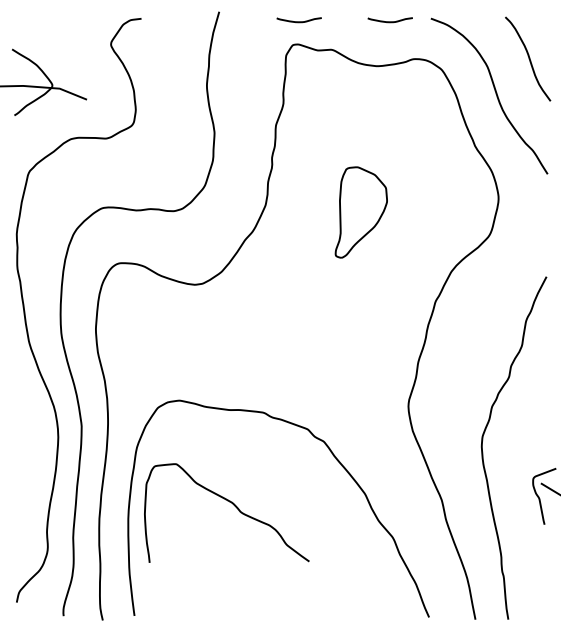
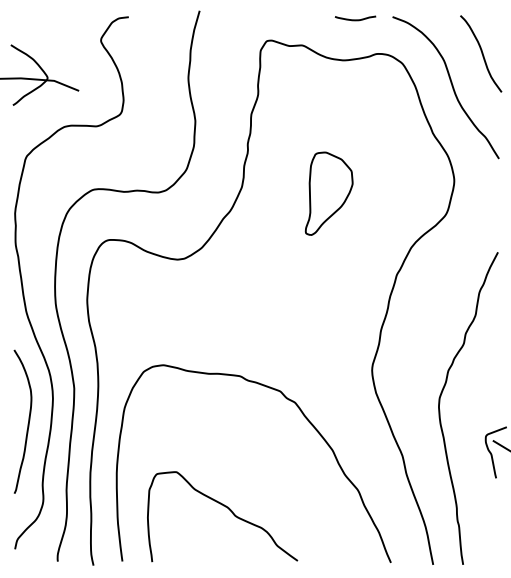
curve: (299, 21) -> (272, 19), removed
curve: (30, 464) -> (27, 423), added
curve: (233, 505) -> (228, 509), moved

